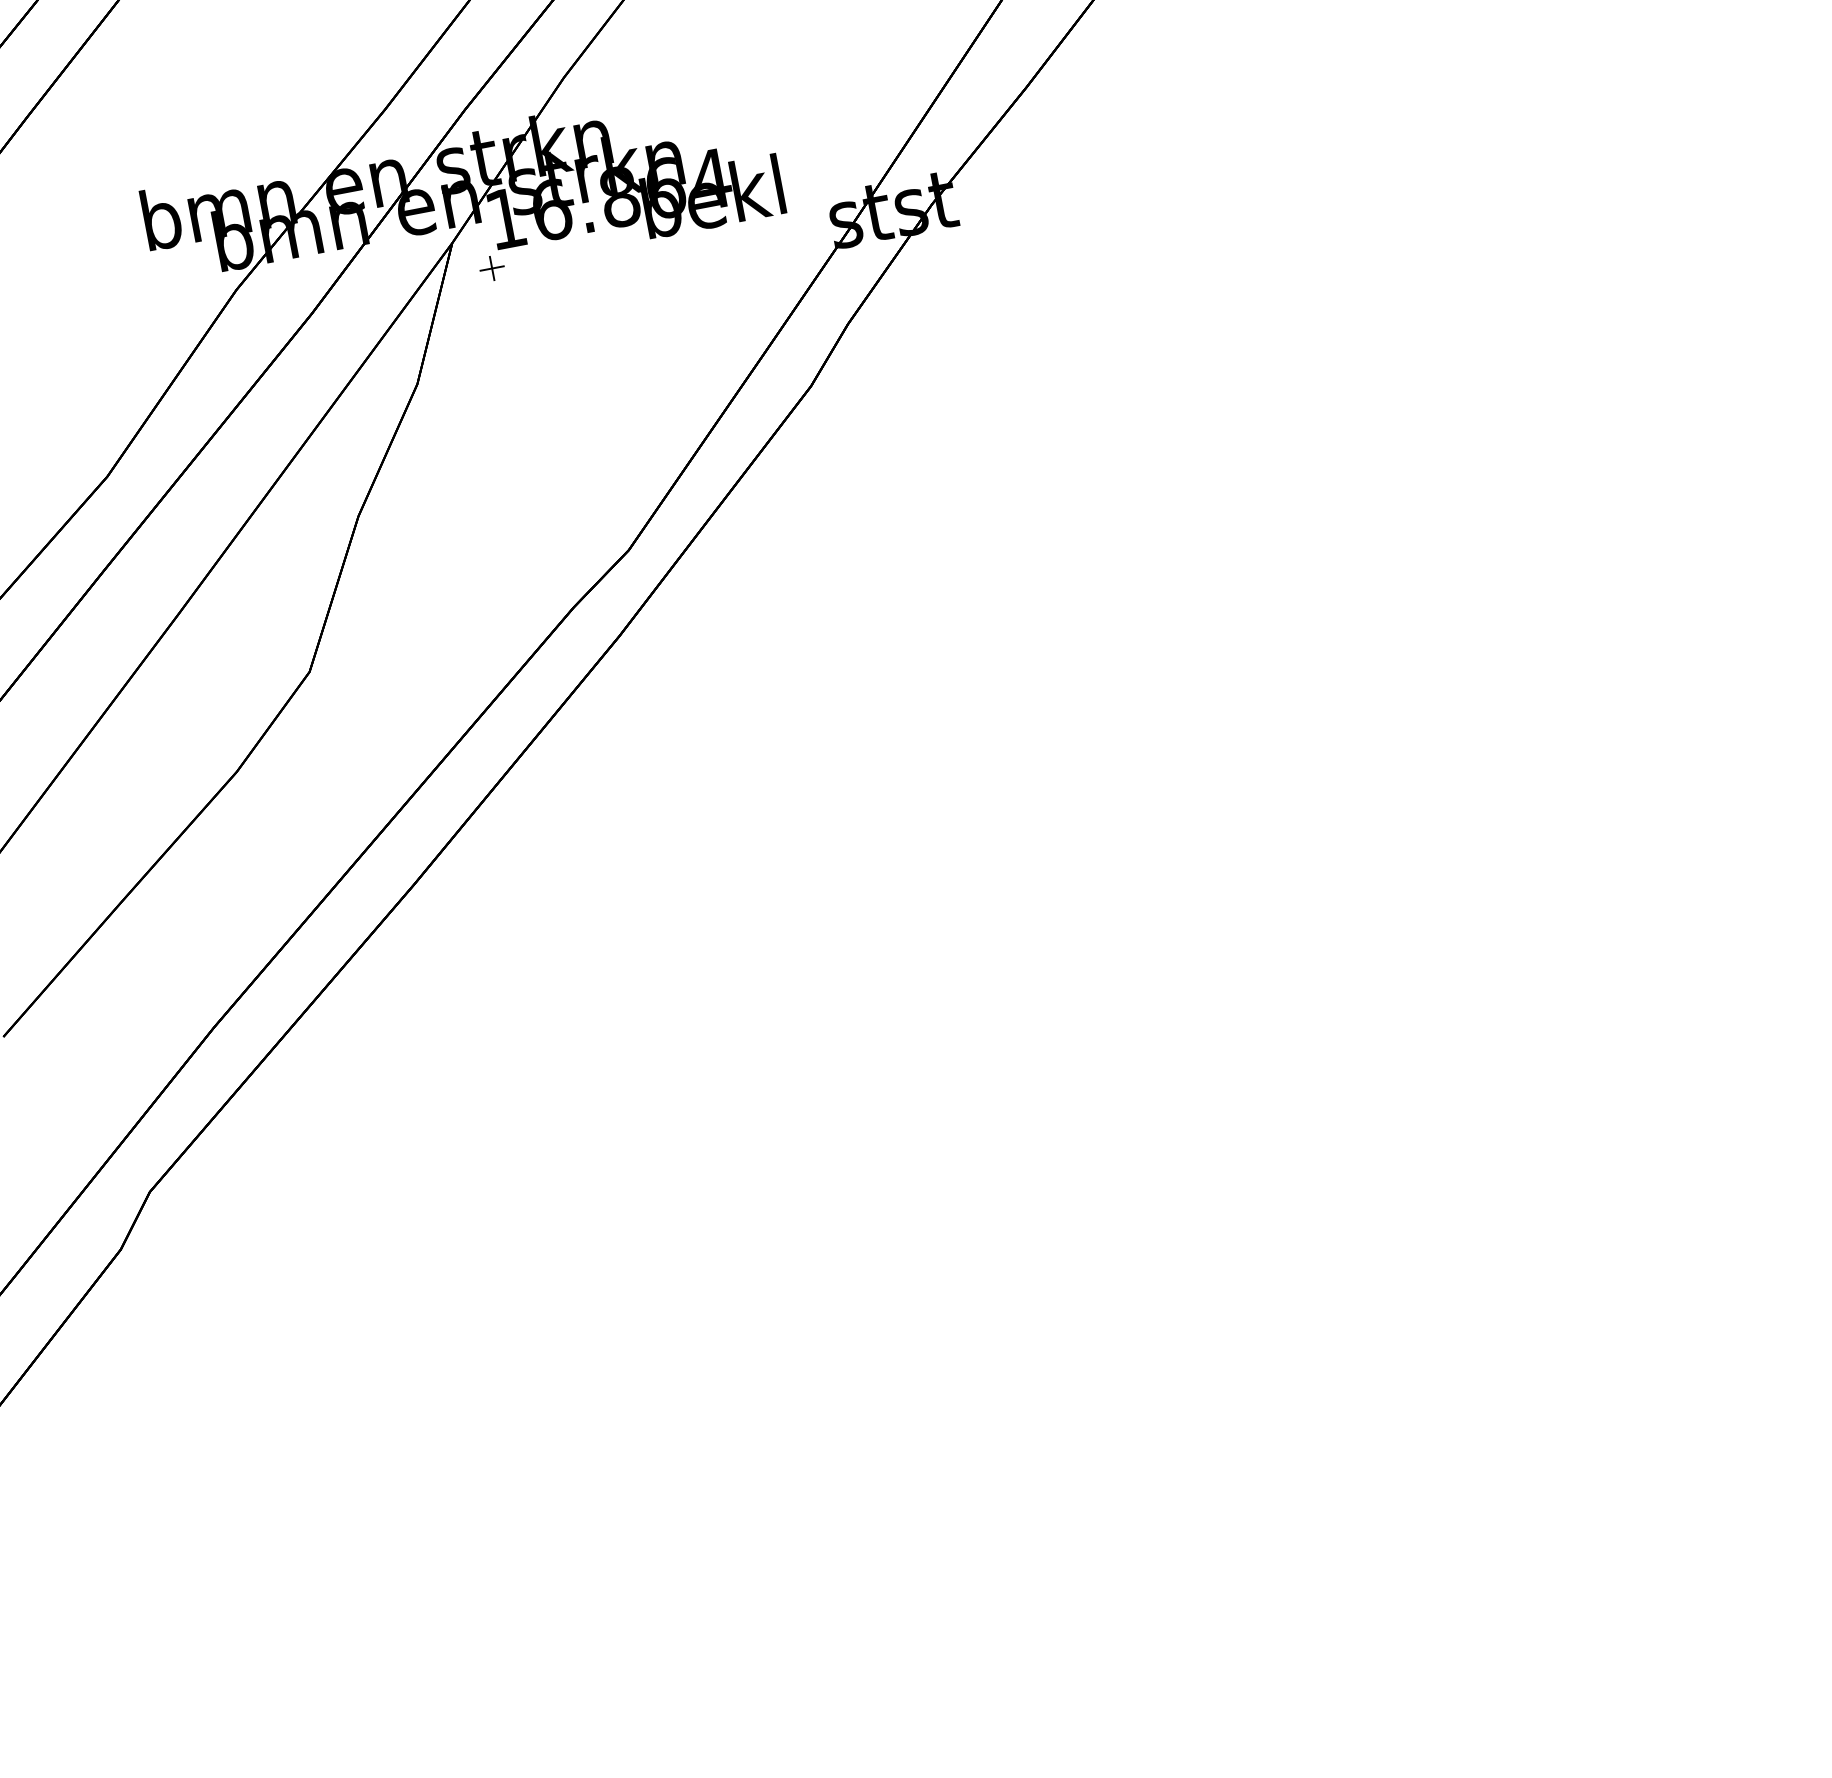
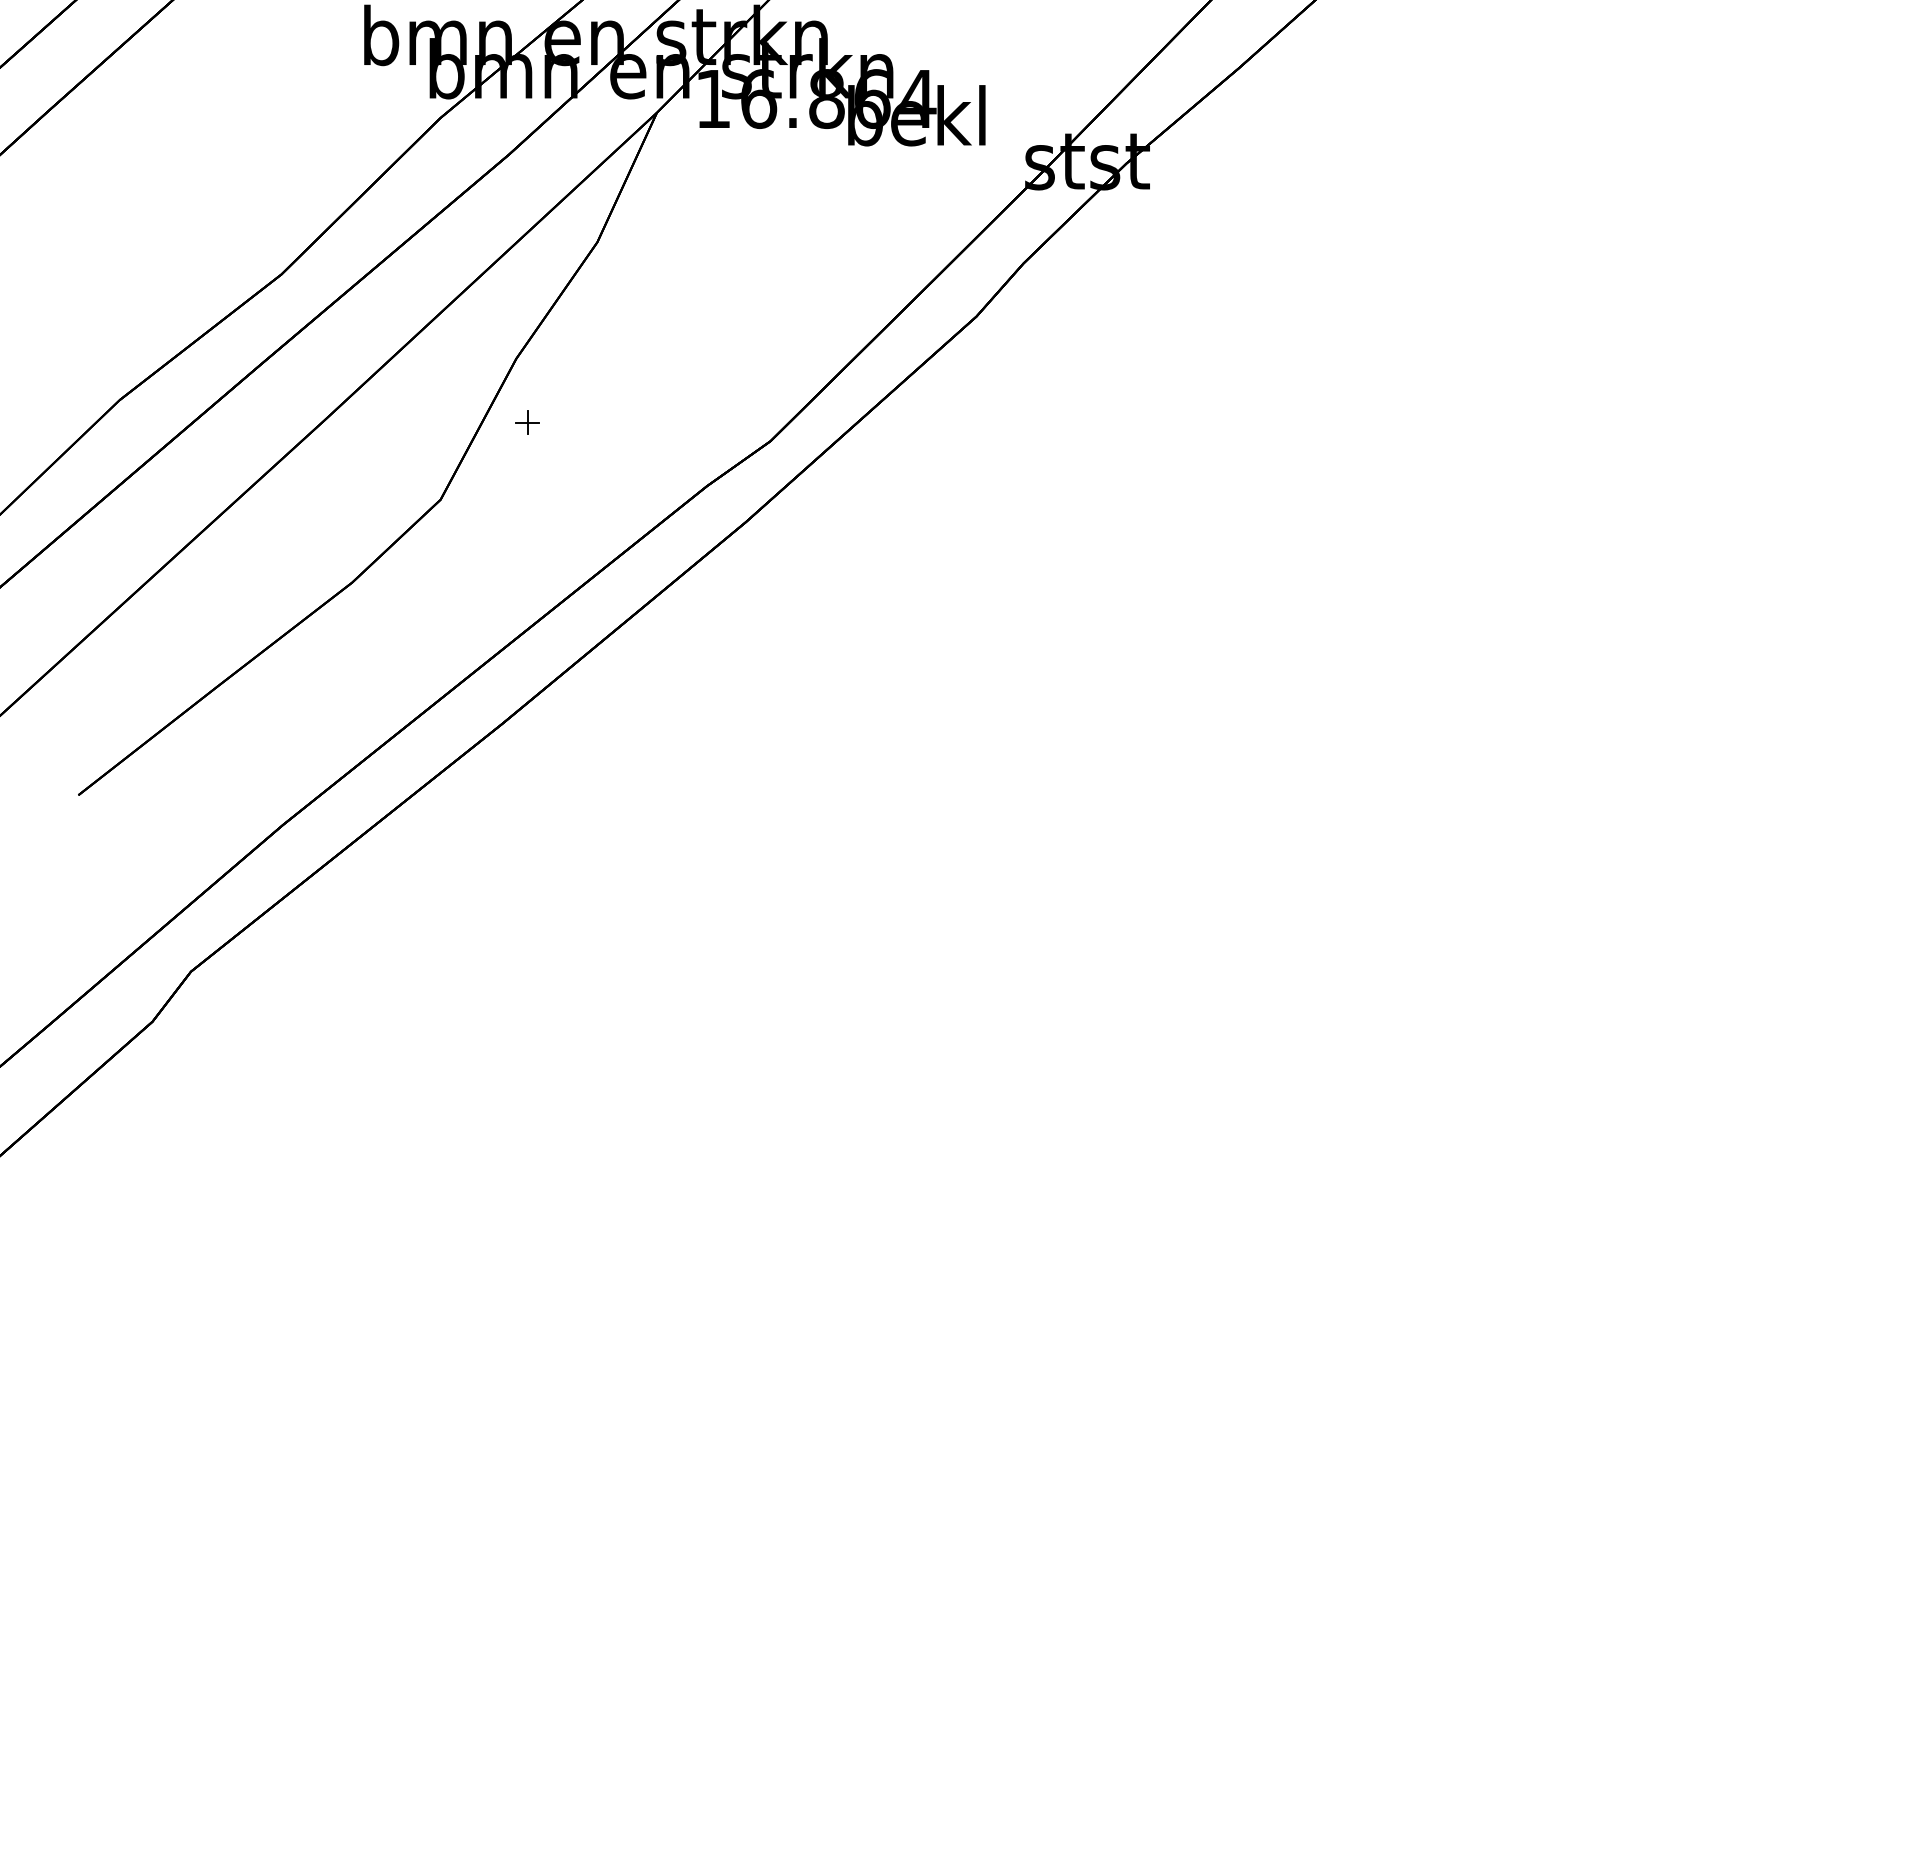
part: (491, 268) -> (527, 422), moved

